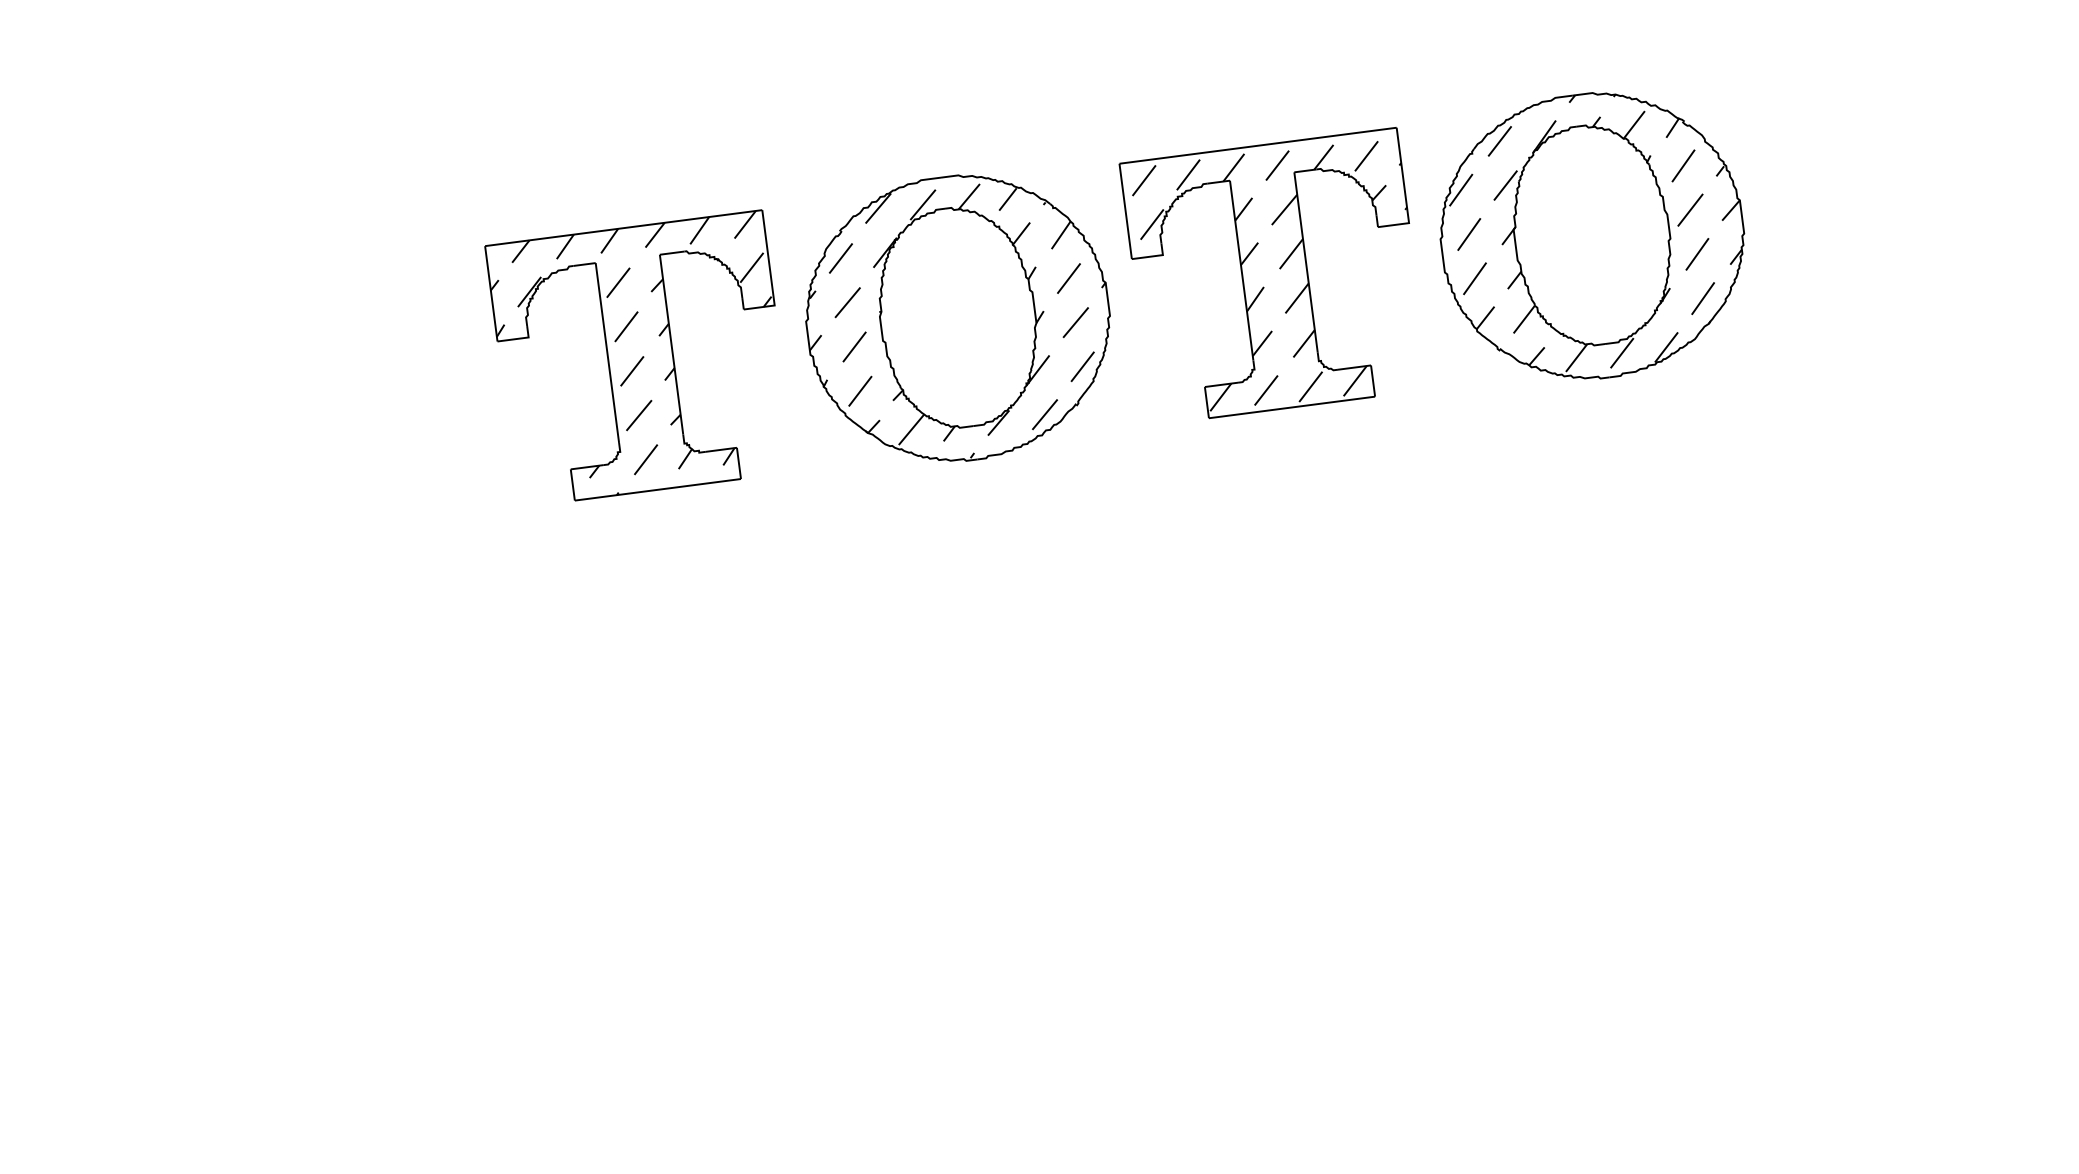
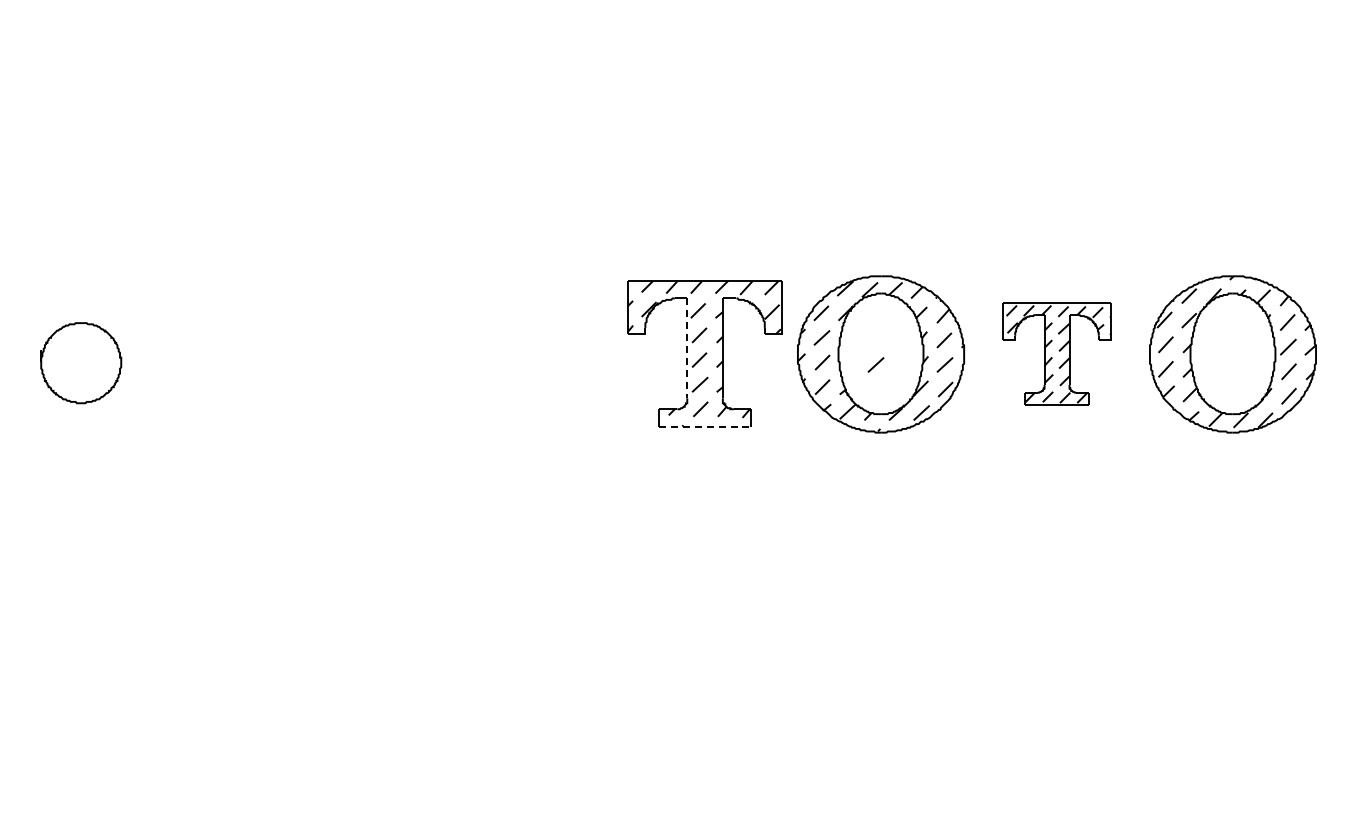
part: (1274, 275) -> (1056, 353), size x0.7
line: (950, 338) -> (875, 364), added
line: (607, 353) -> (687, 348), solid -> dashed
line: (658, 489) -> (705, 426), solid -> dashed

